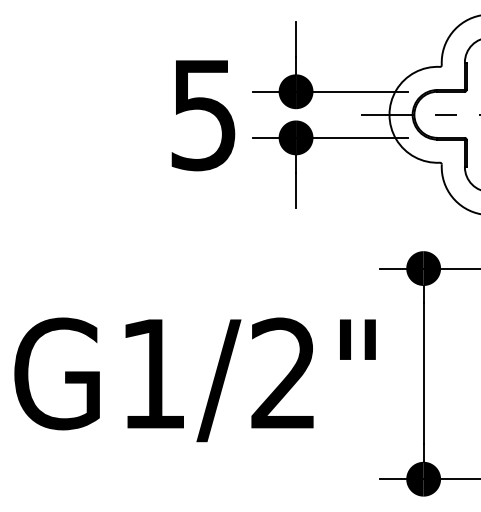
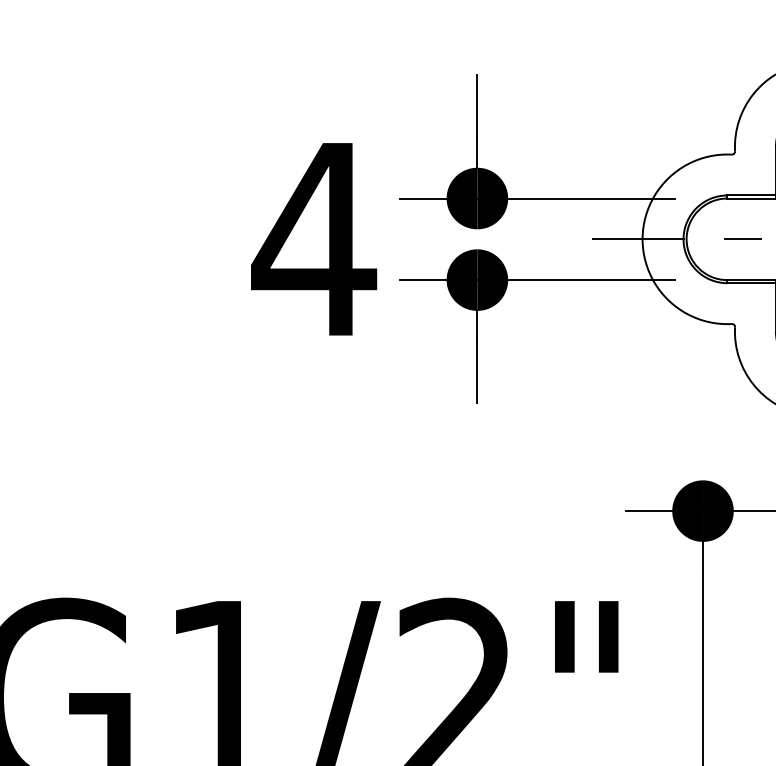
text: (203, 115) -> (313, 240), 5 -> 4

